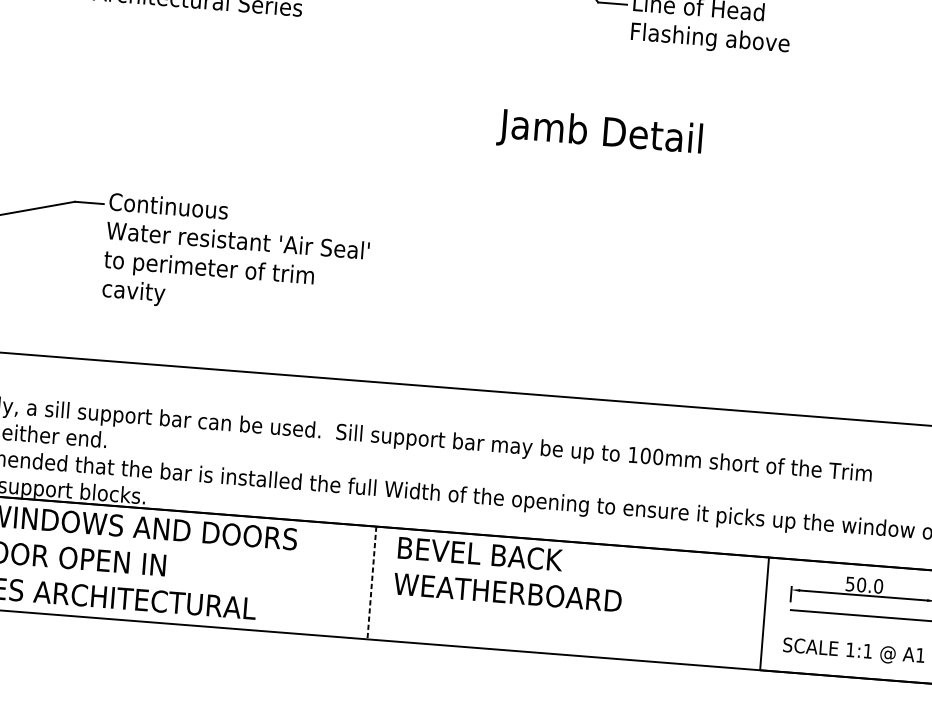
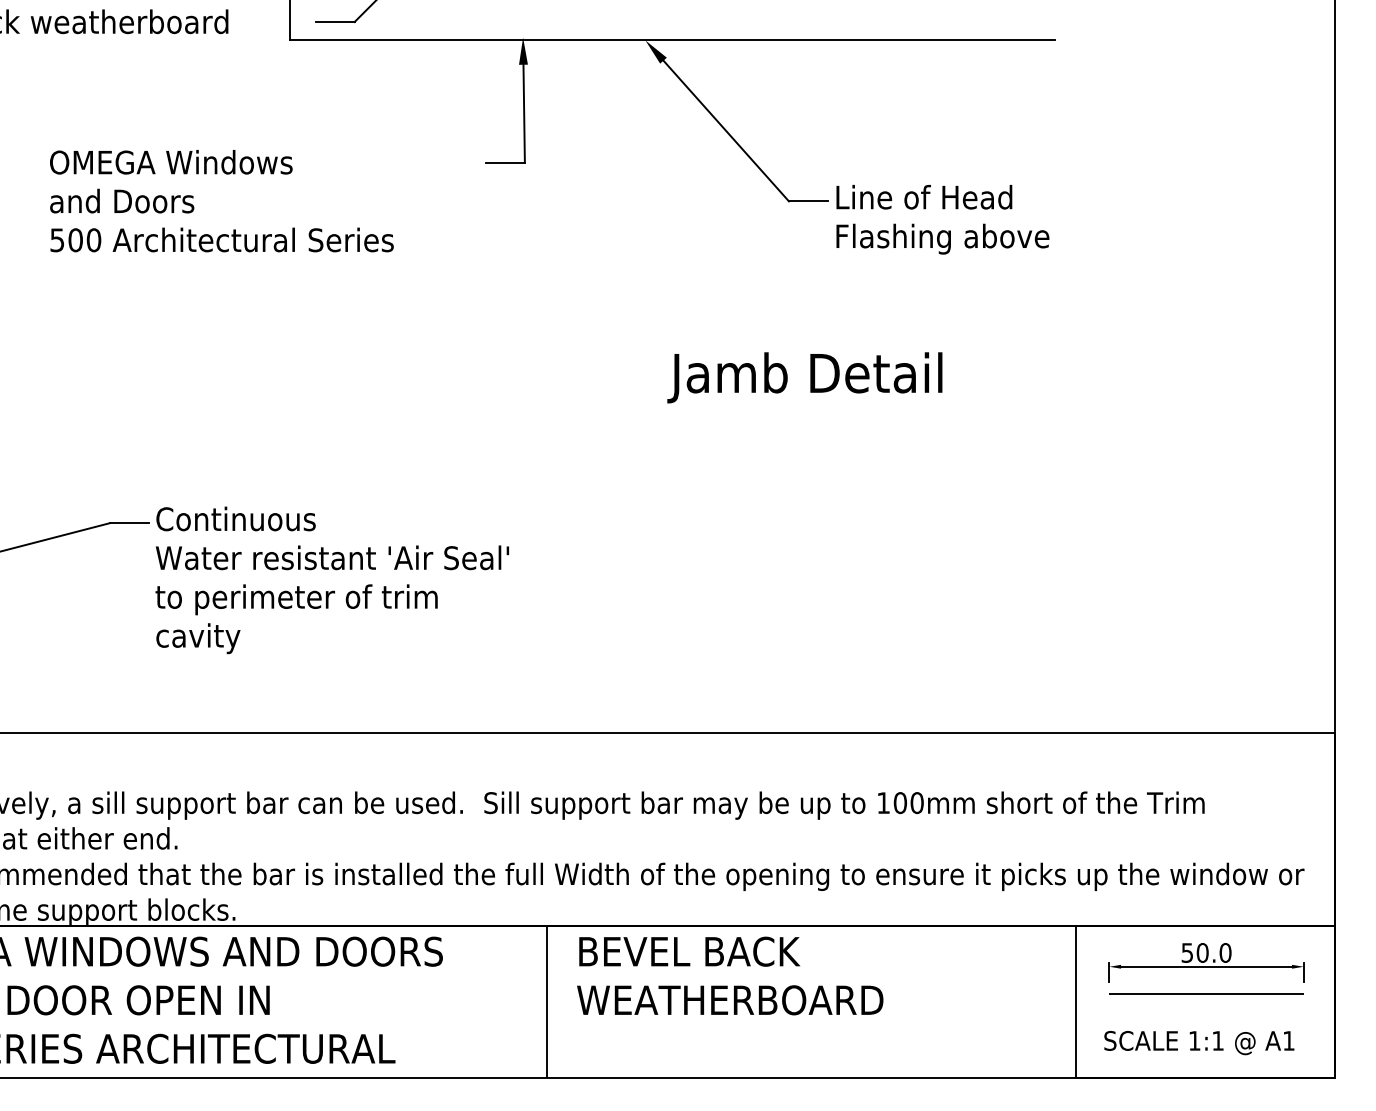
line: (371, 582) -> (547, 1001), dashed -> solid

